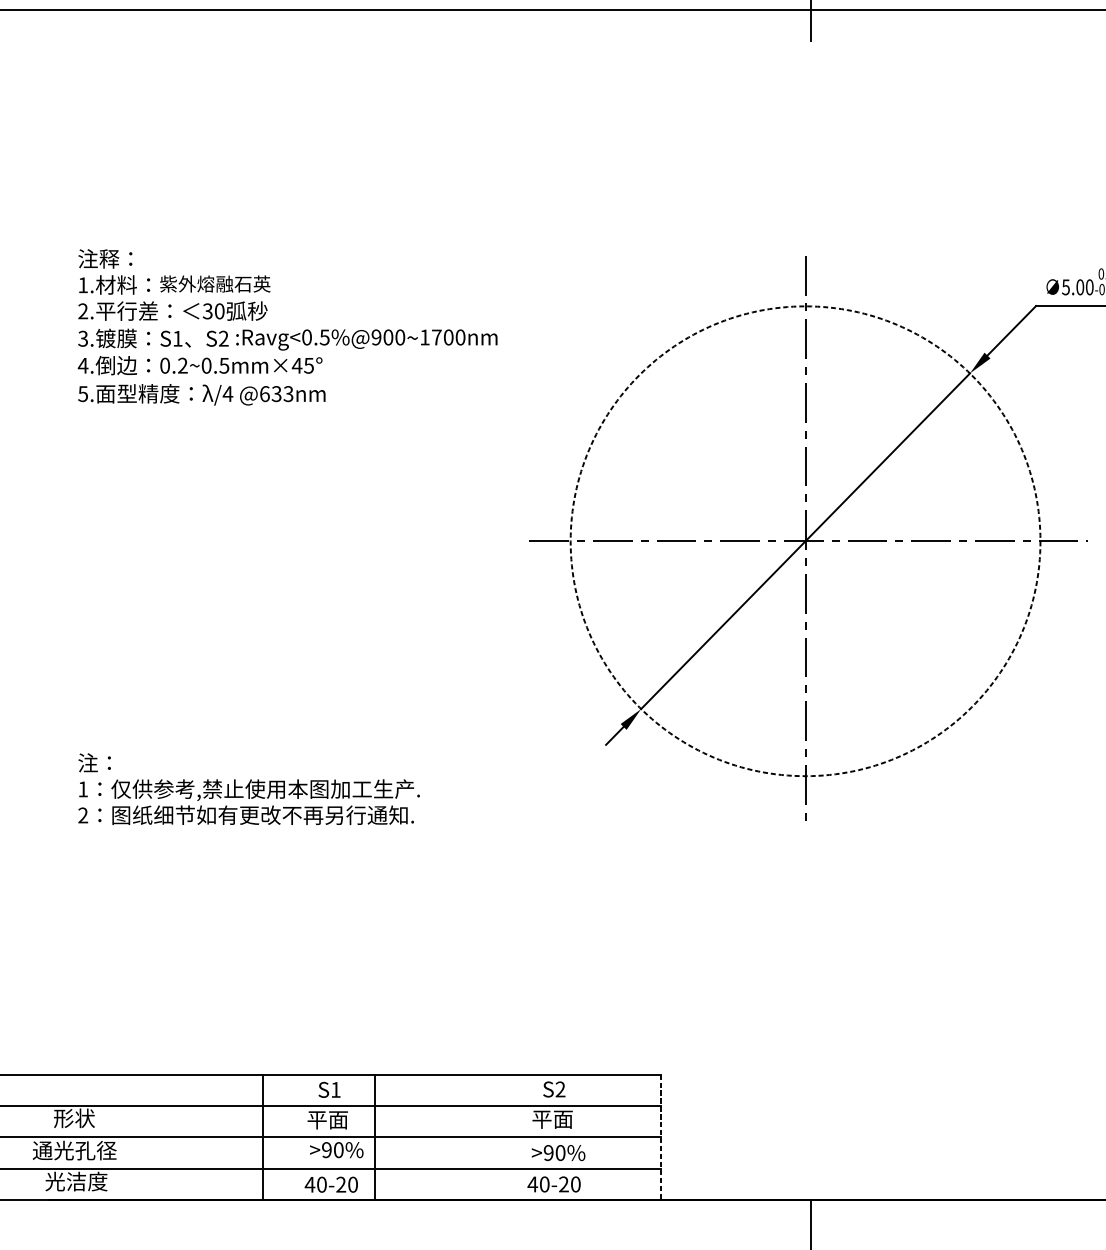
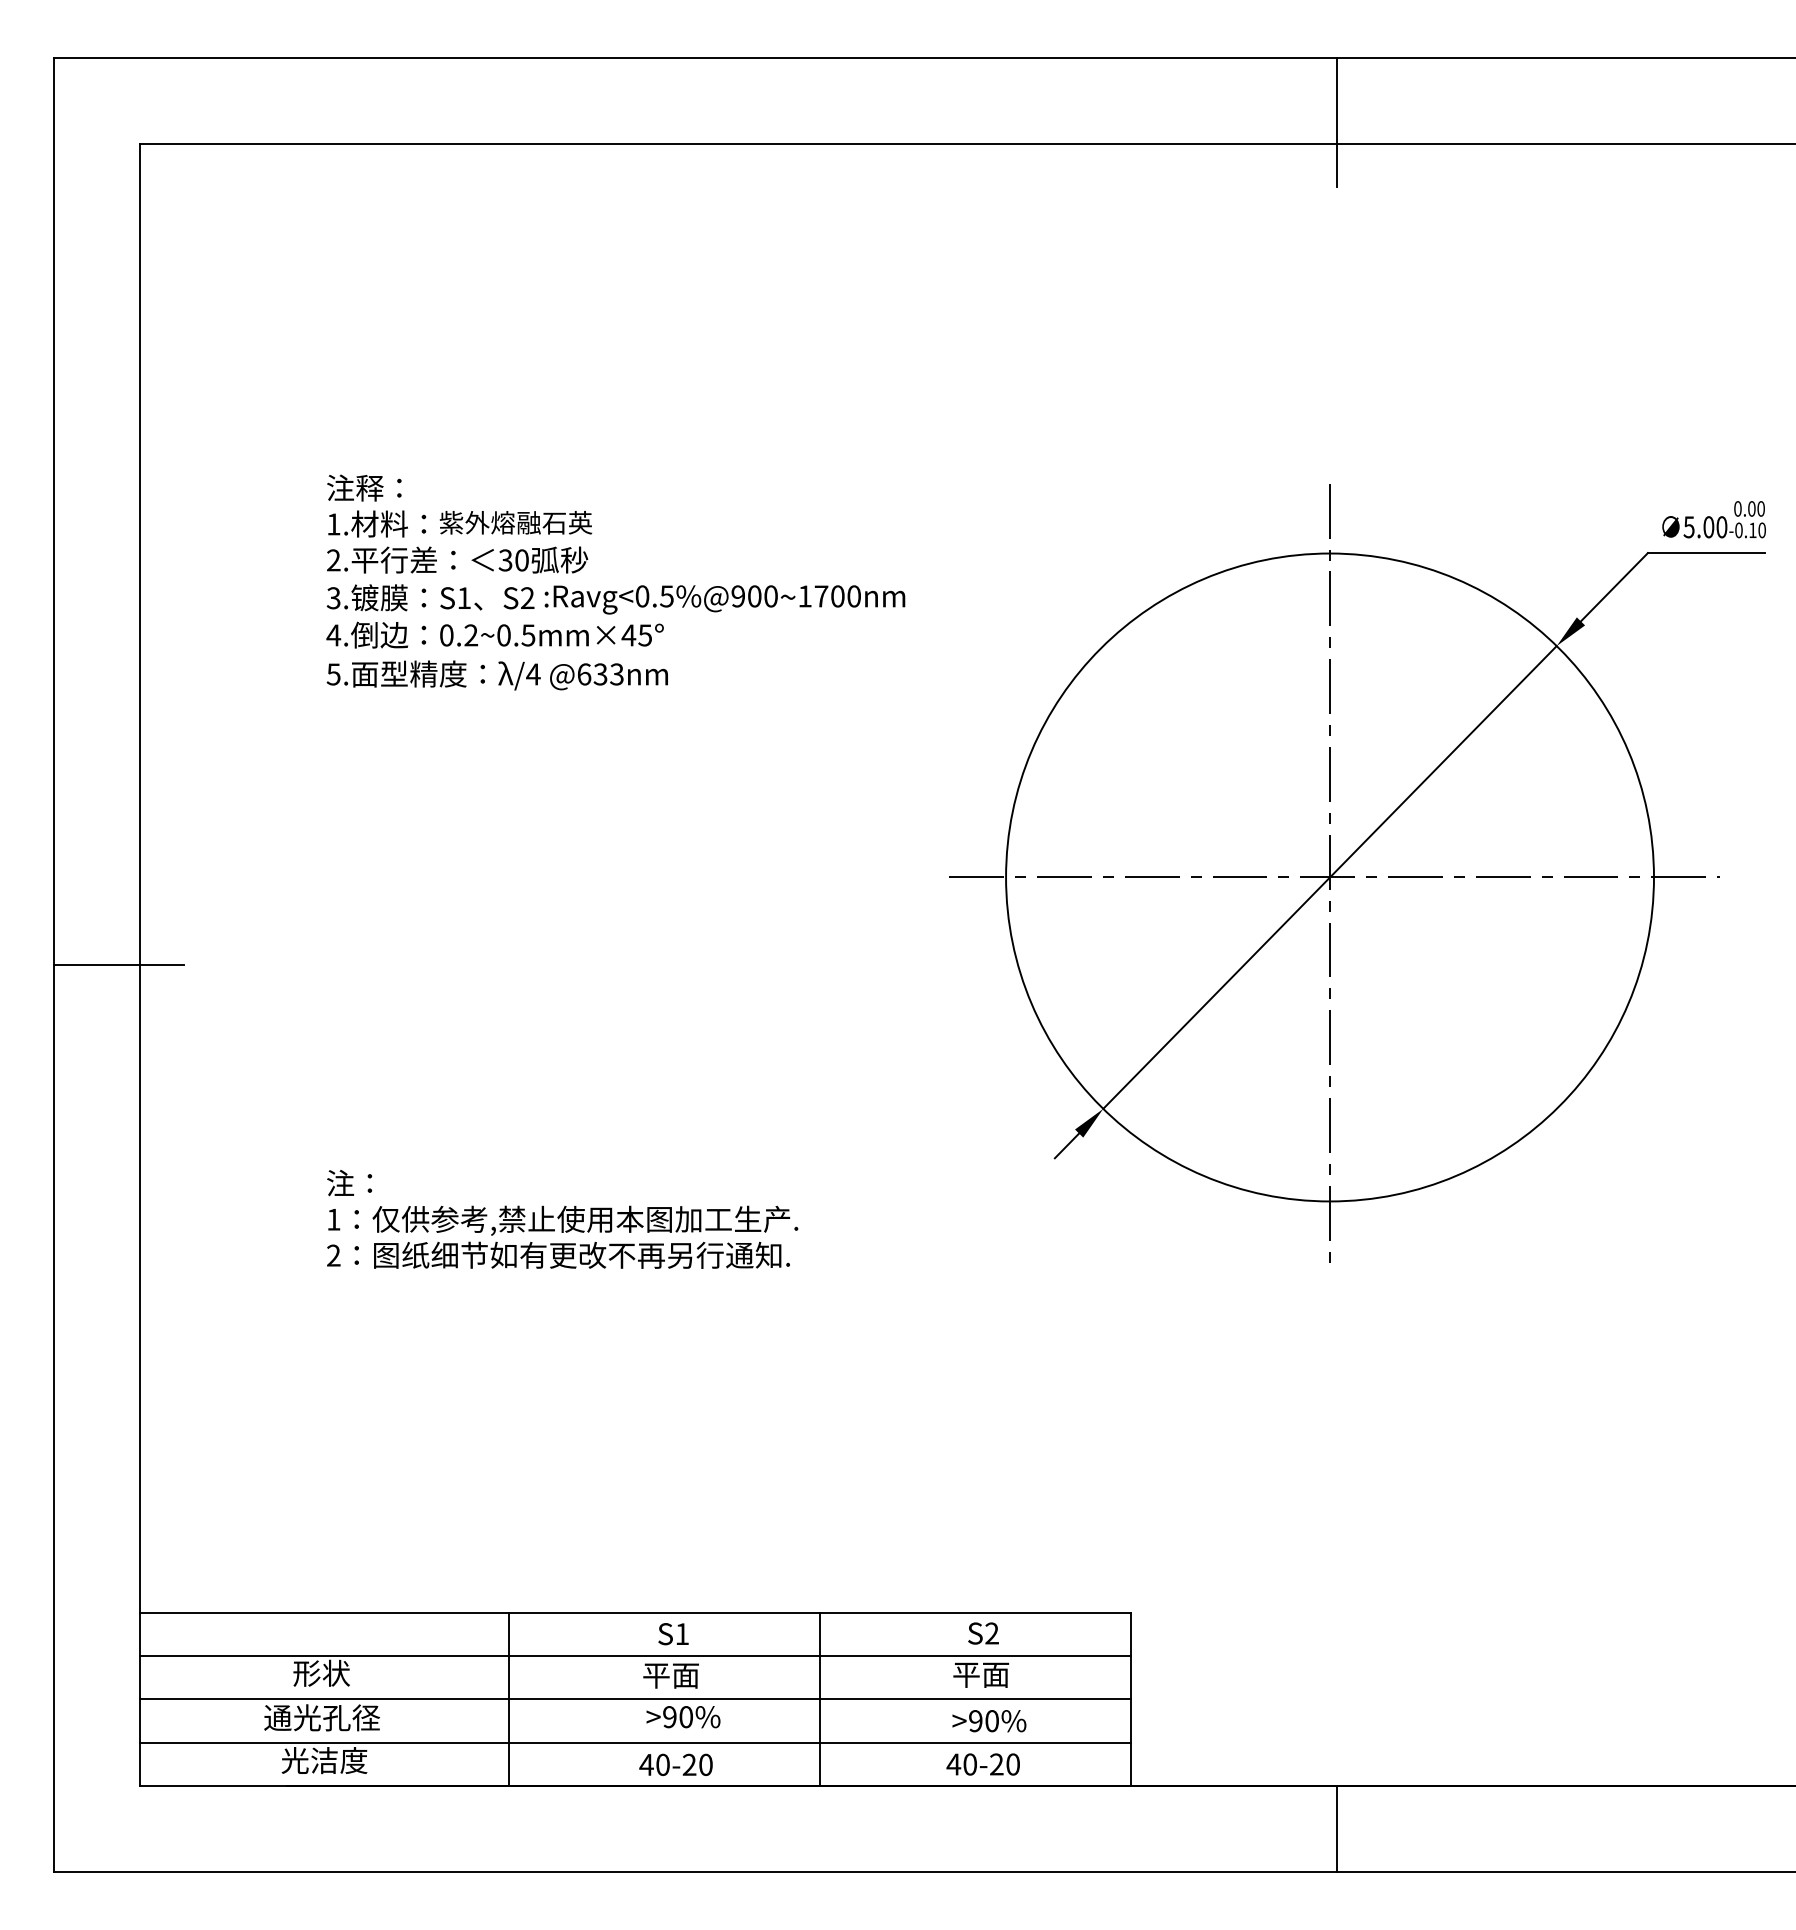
circle: (805, 541) -> (1329, 877), dashed -> solid
line: (262, 1136) -> (508, 1698), moved
line: (375, 1136) -> (819, 1698), moved
line: (660, 1137) -> (1130, 1699), dashed -> solid

